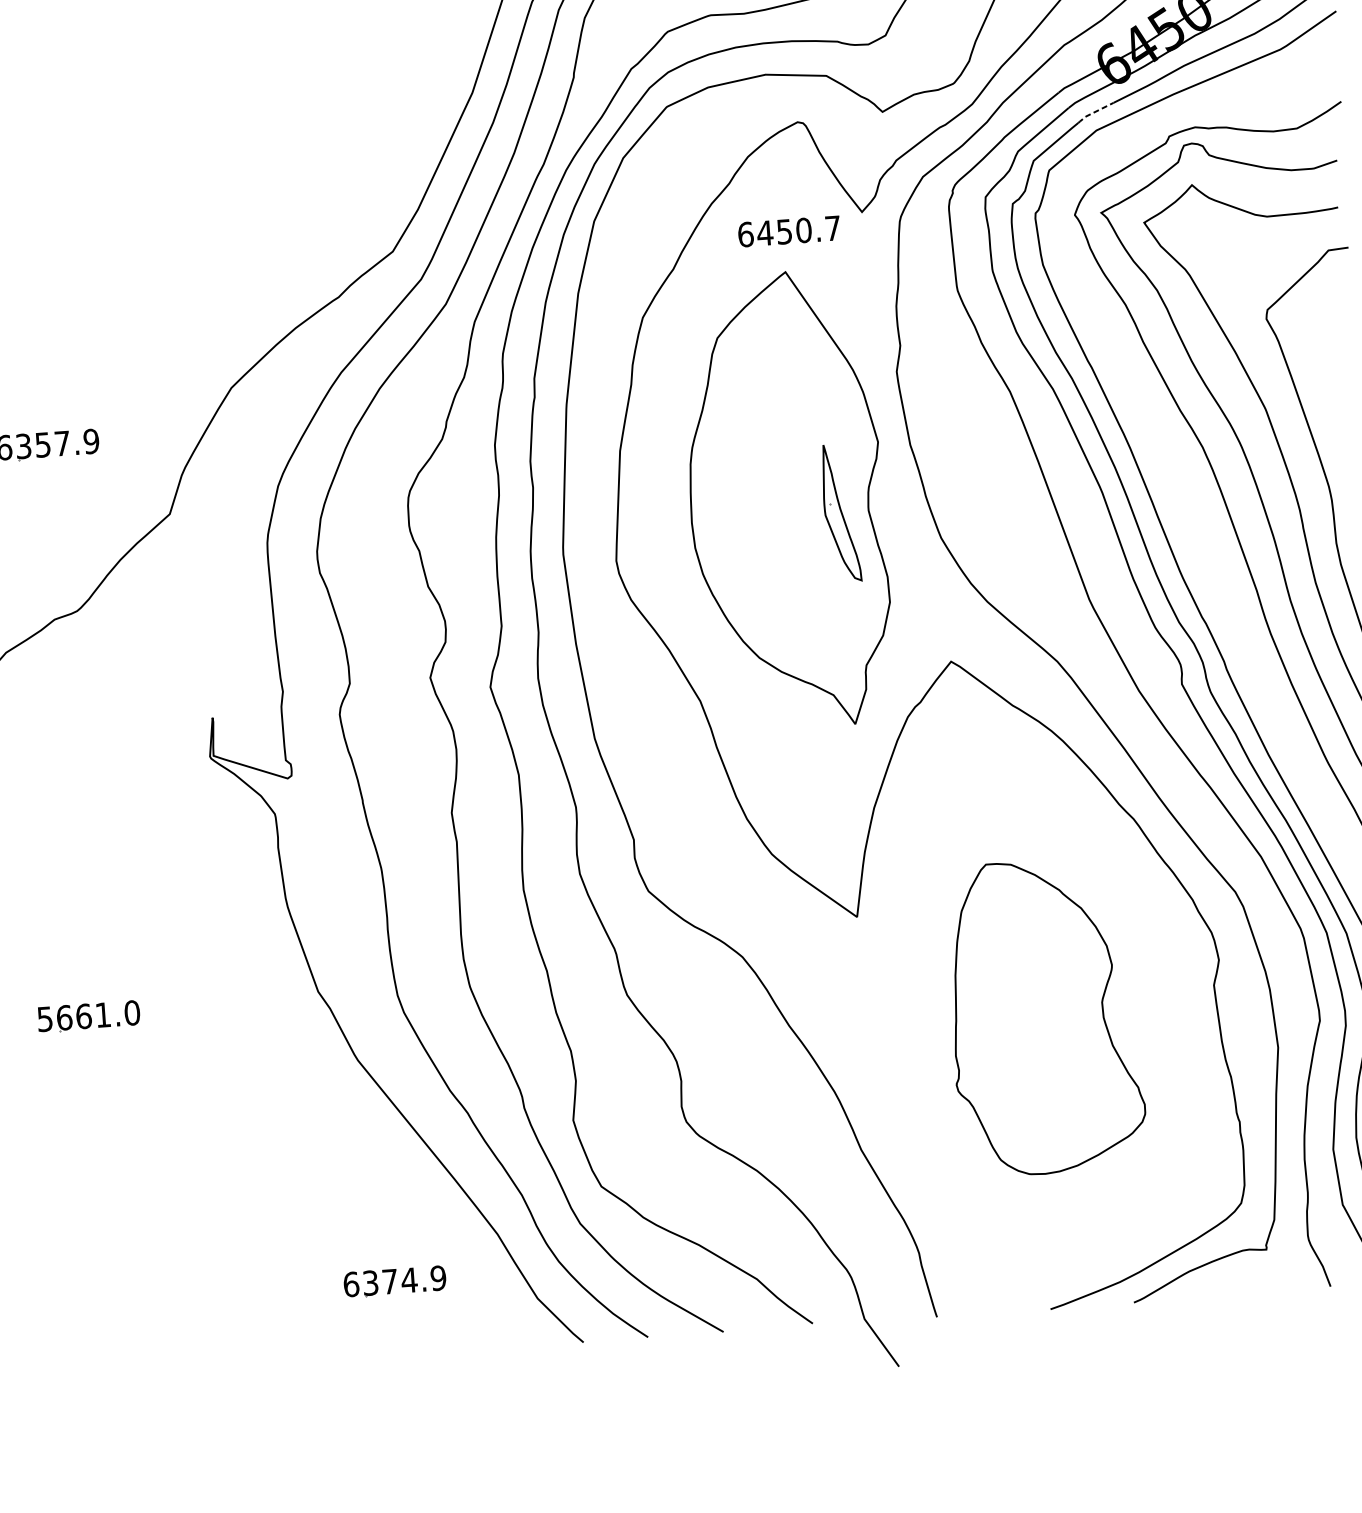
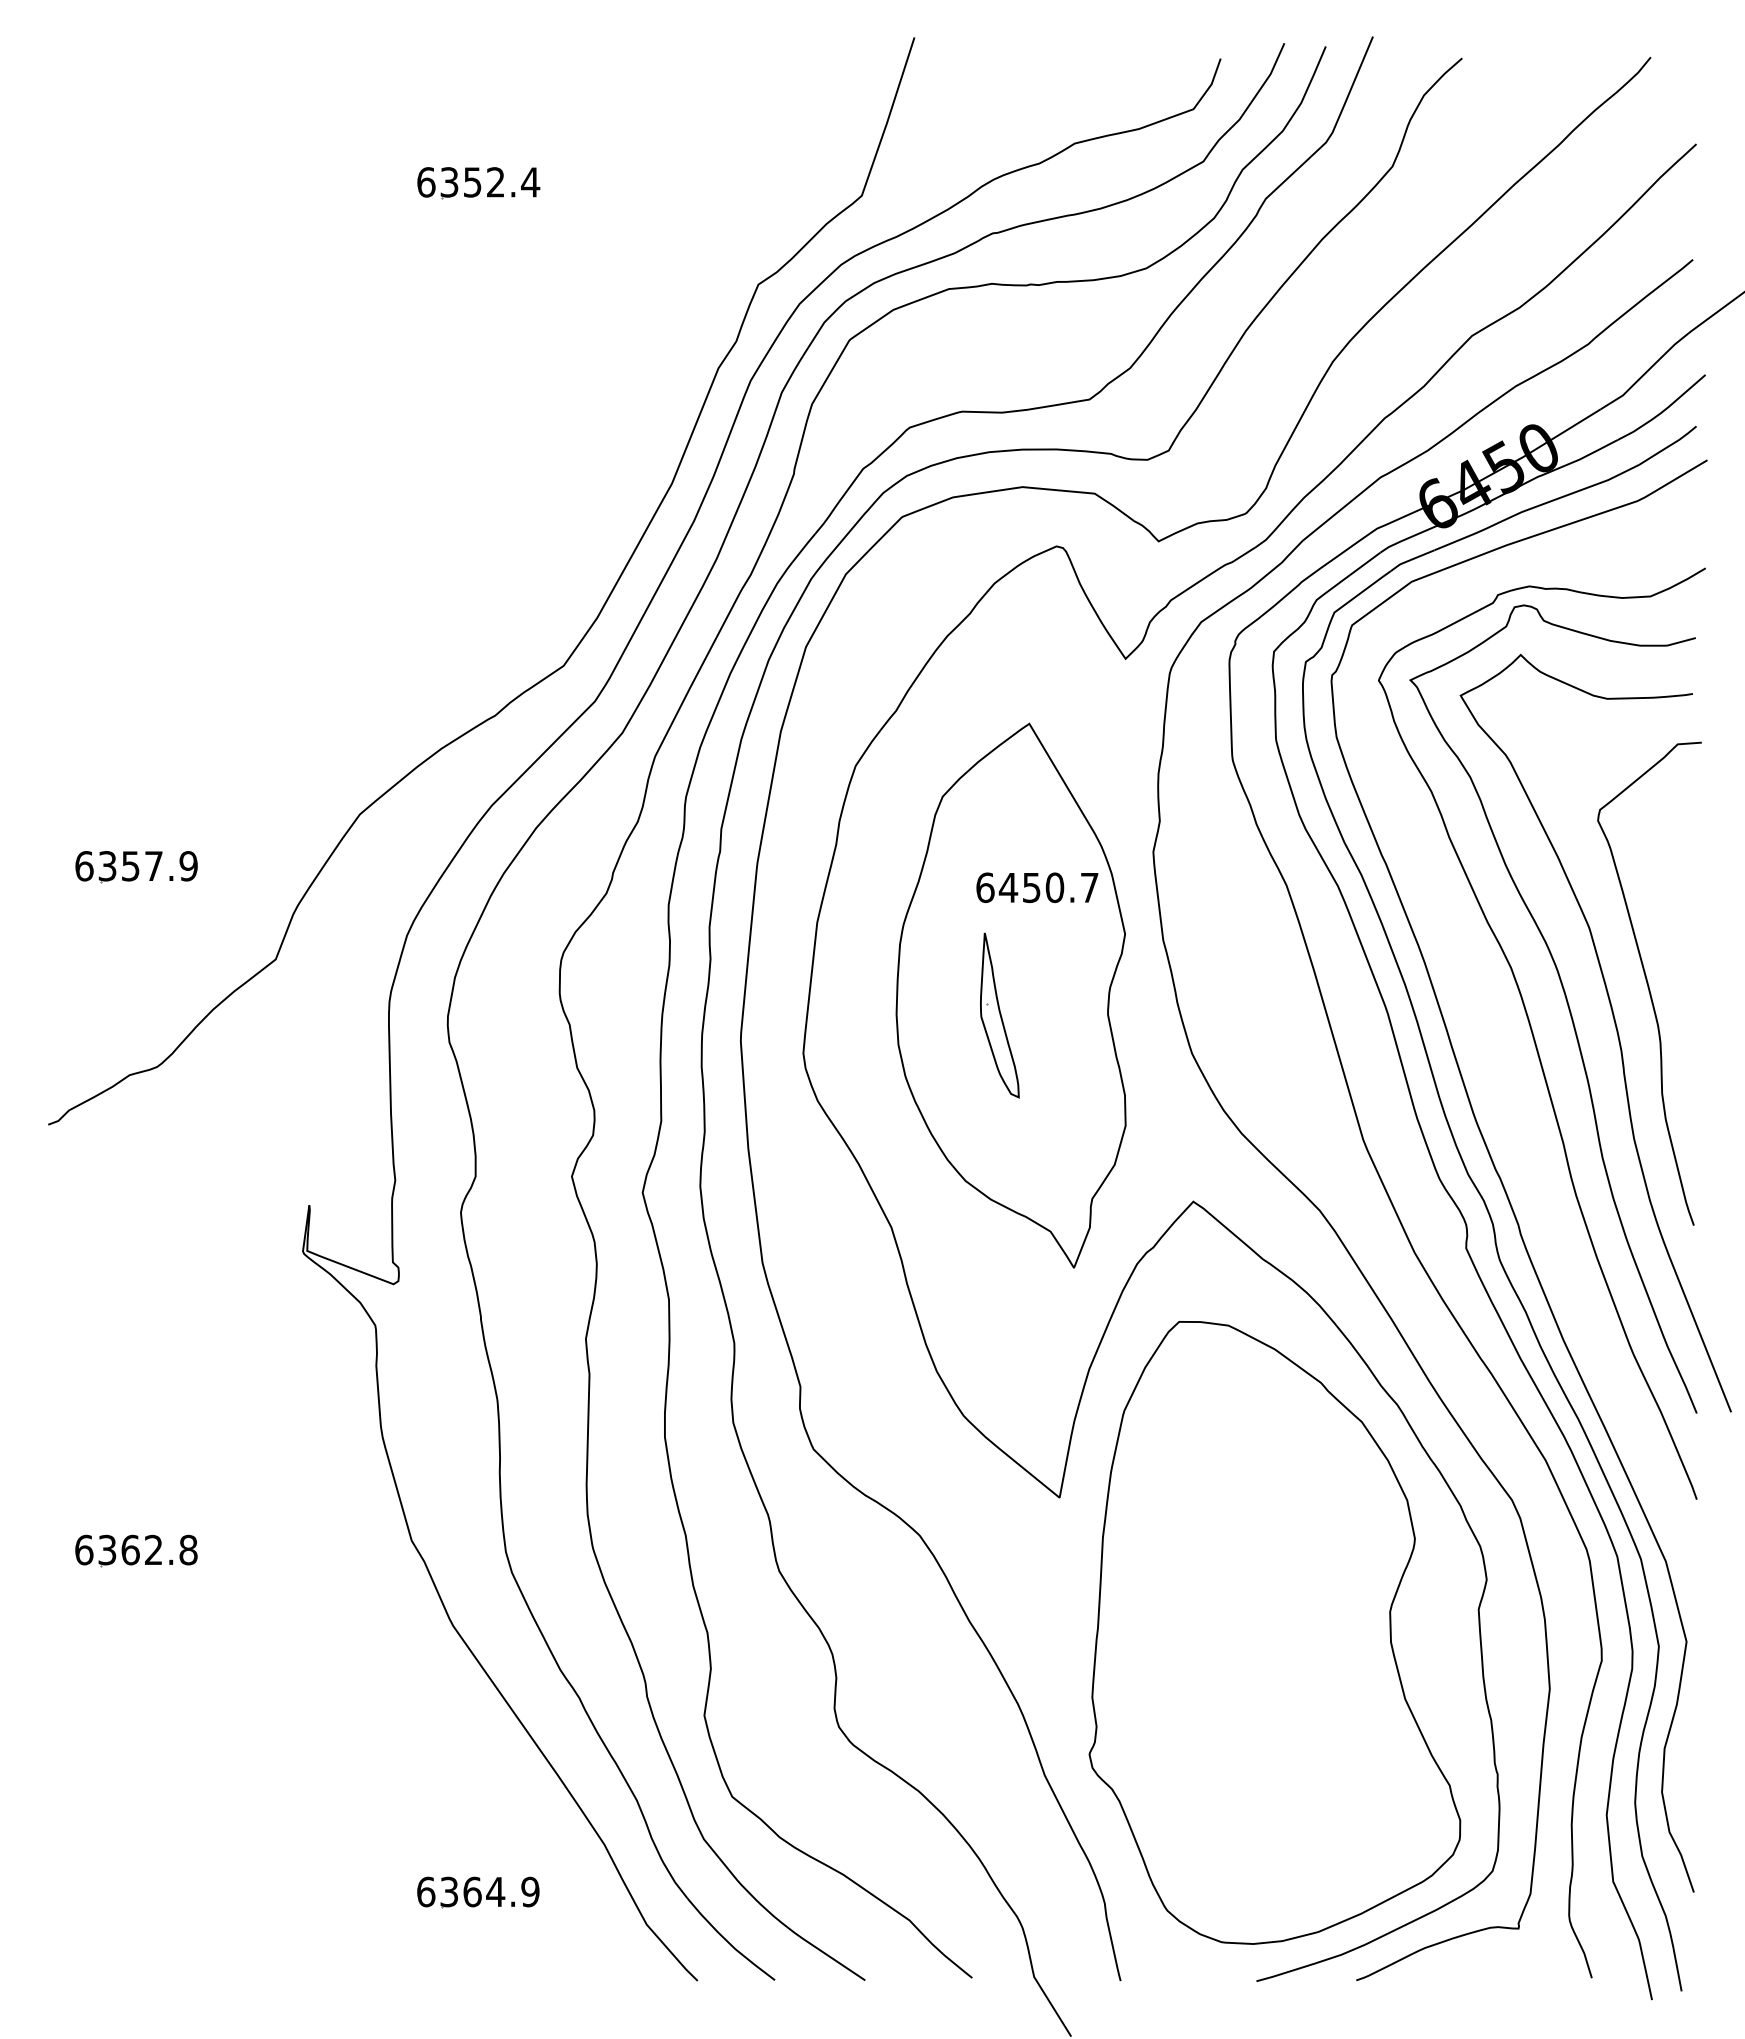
line: (1094, 112) -> (1410, 560), dashed -> solid
text: (789, 231) -> (1037, 887), moved
part: (840, 513) -> (999, 1015), moved
text: (88, 1015) -> (136, 1549), 5661.0 -> 6362.8
part: (1044, 1016) -> (1274, 1632), size x1.67
text: (390, 1281) -> (472, 1891), 6374.9 -> 6364.9

